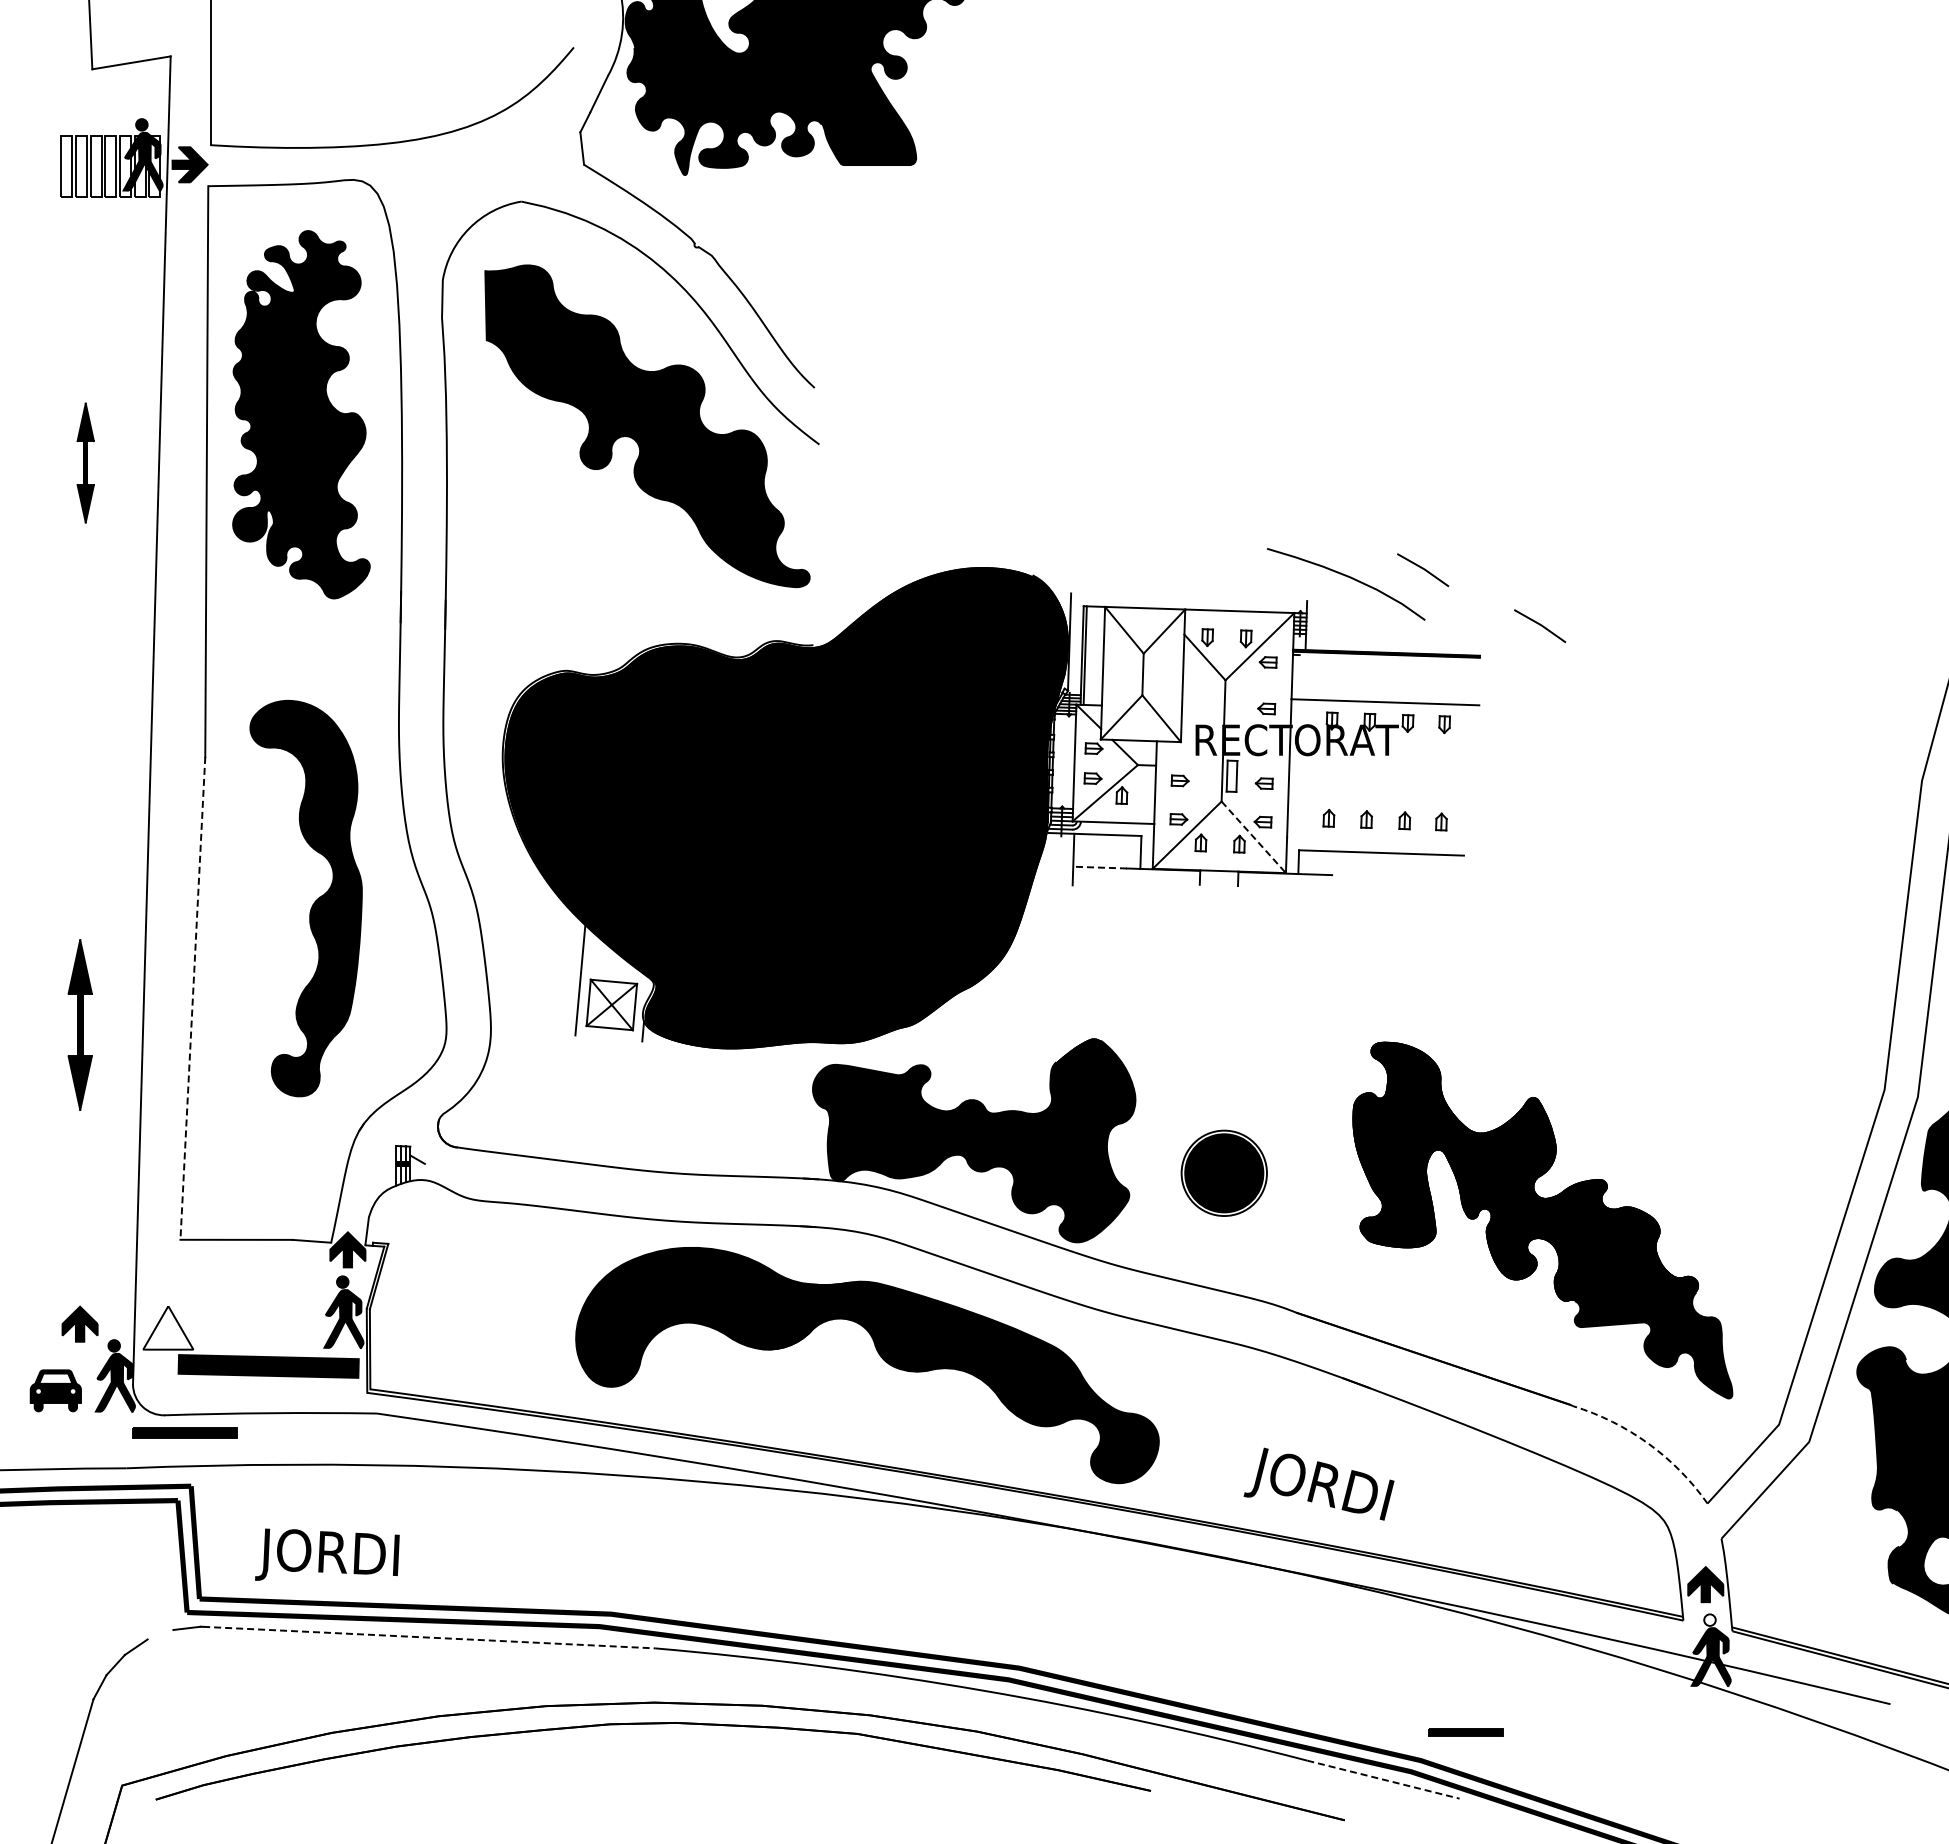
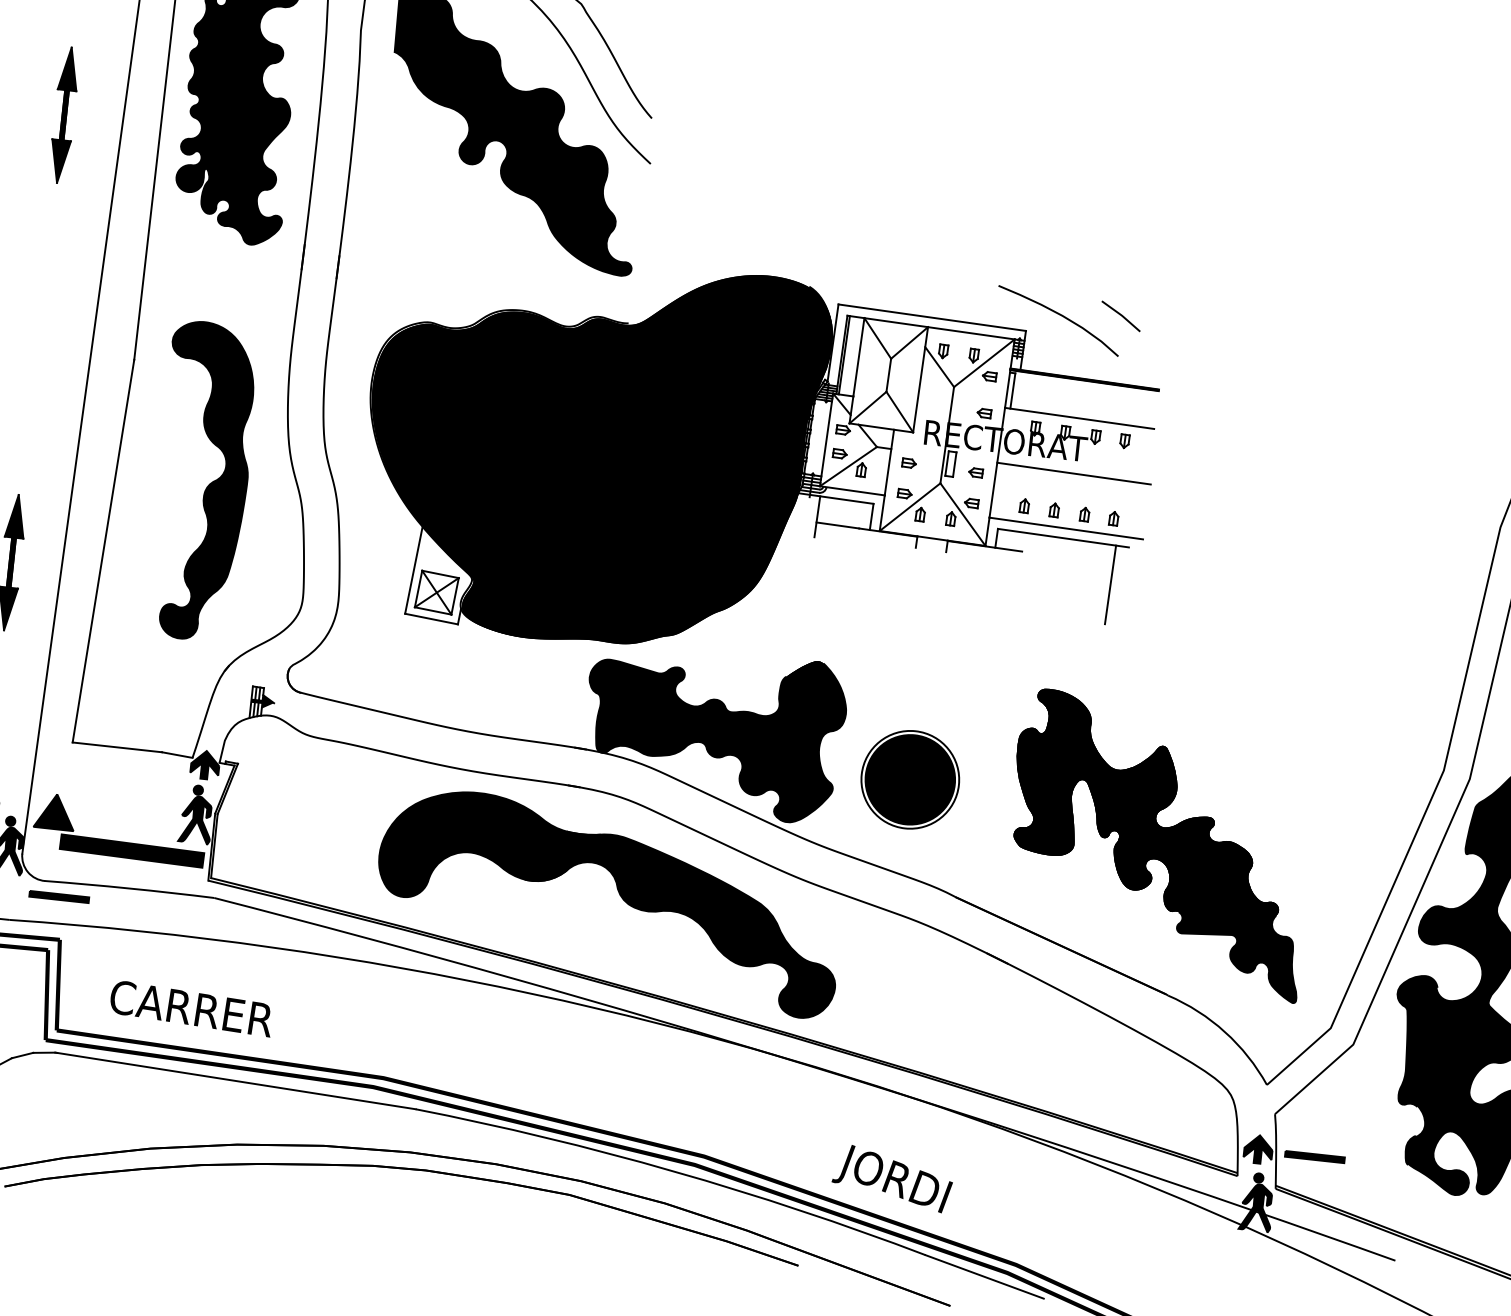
part: (85, 462) -> (64, 114), size x1.43
line: (1189, 597) -> (932, 317), added
curve: (1540, 625) -> (1209, 370), removed
line: (1298, 677) -> (1012, 391), added
line: (1385, 771) -> (1073, 473), added
line: (1254, 837) -> (963, 514), dashed -> solid
line: (1383, 840) -> (1066, 528), added
line: (1100, 867) -> (838, 525), dashed -> solid
line: (1445, 904) -> (1109, 584), added
line: (192, 998) -> (103, 551), dashed -> solid
line: (608, 1038) -> (431, 619), added
fill: (417, 1163) -> (268, 702), added
part: (1224, 1173) -> (910, 780), size x1.43
fill: (168, 1327) -> (55, 811), added
part: (184, 1433) -> (59, 897), size x0.71
arc: (1648, 1443) -> (1225, 1031), dashed -> solid
text: (1318, 1483) -> (892, 1178), moved
text: (360, 1554) -> (188, 1008), JORDI -> CARRER
fill: (1709, 1619) -> (1258, 1177), added
line: (160, 1634) -> (22, 1055), added
line: (429, 1637) -> (236, 1081), dashed -> solid
part: (1465, 1732) -> (1314, 1157), moved
line: (1383, 1779) -> (984, 1276), dashed -> solid

